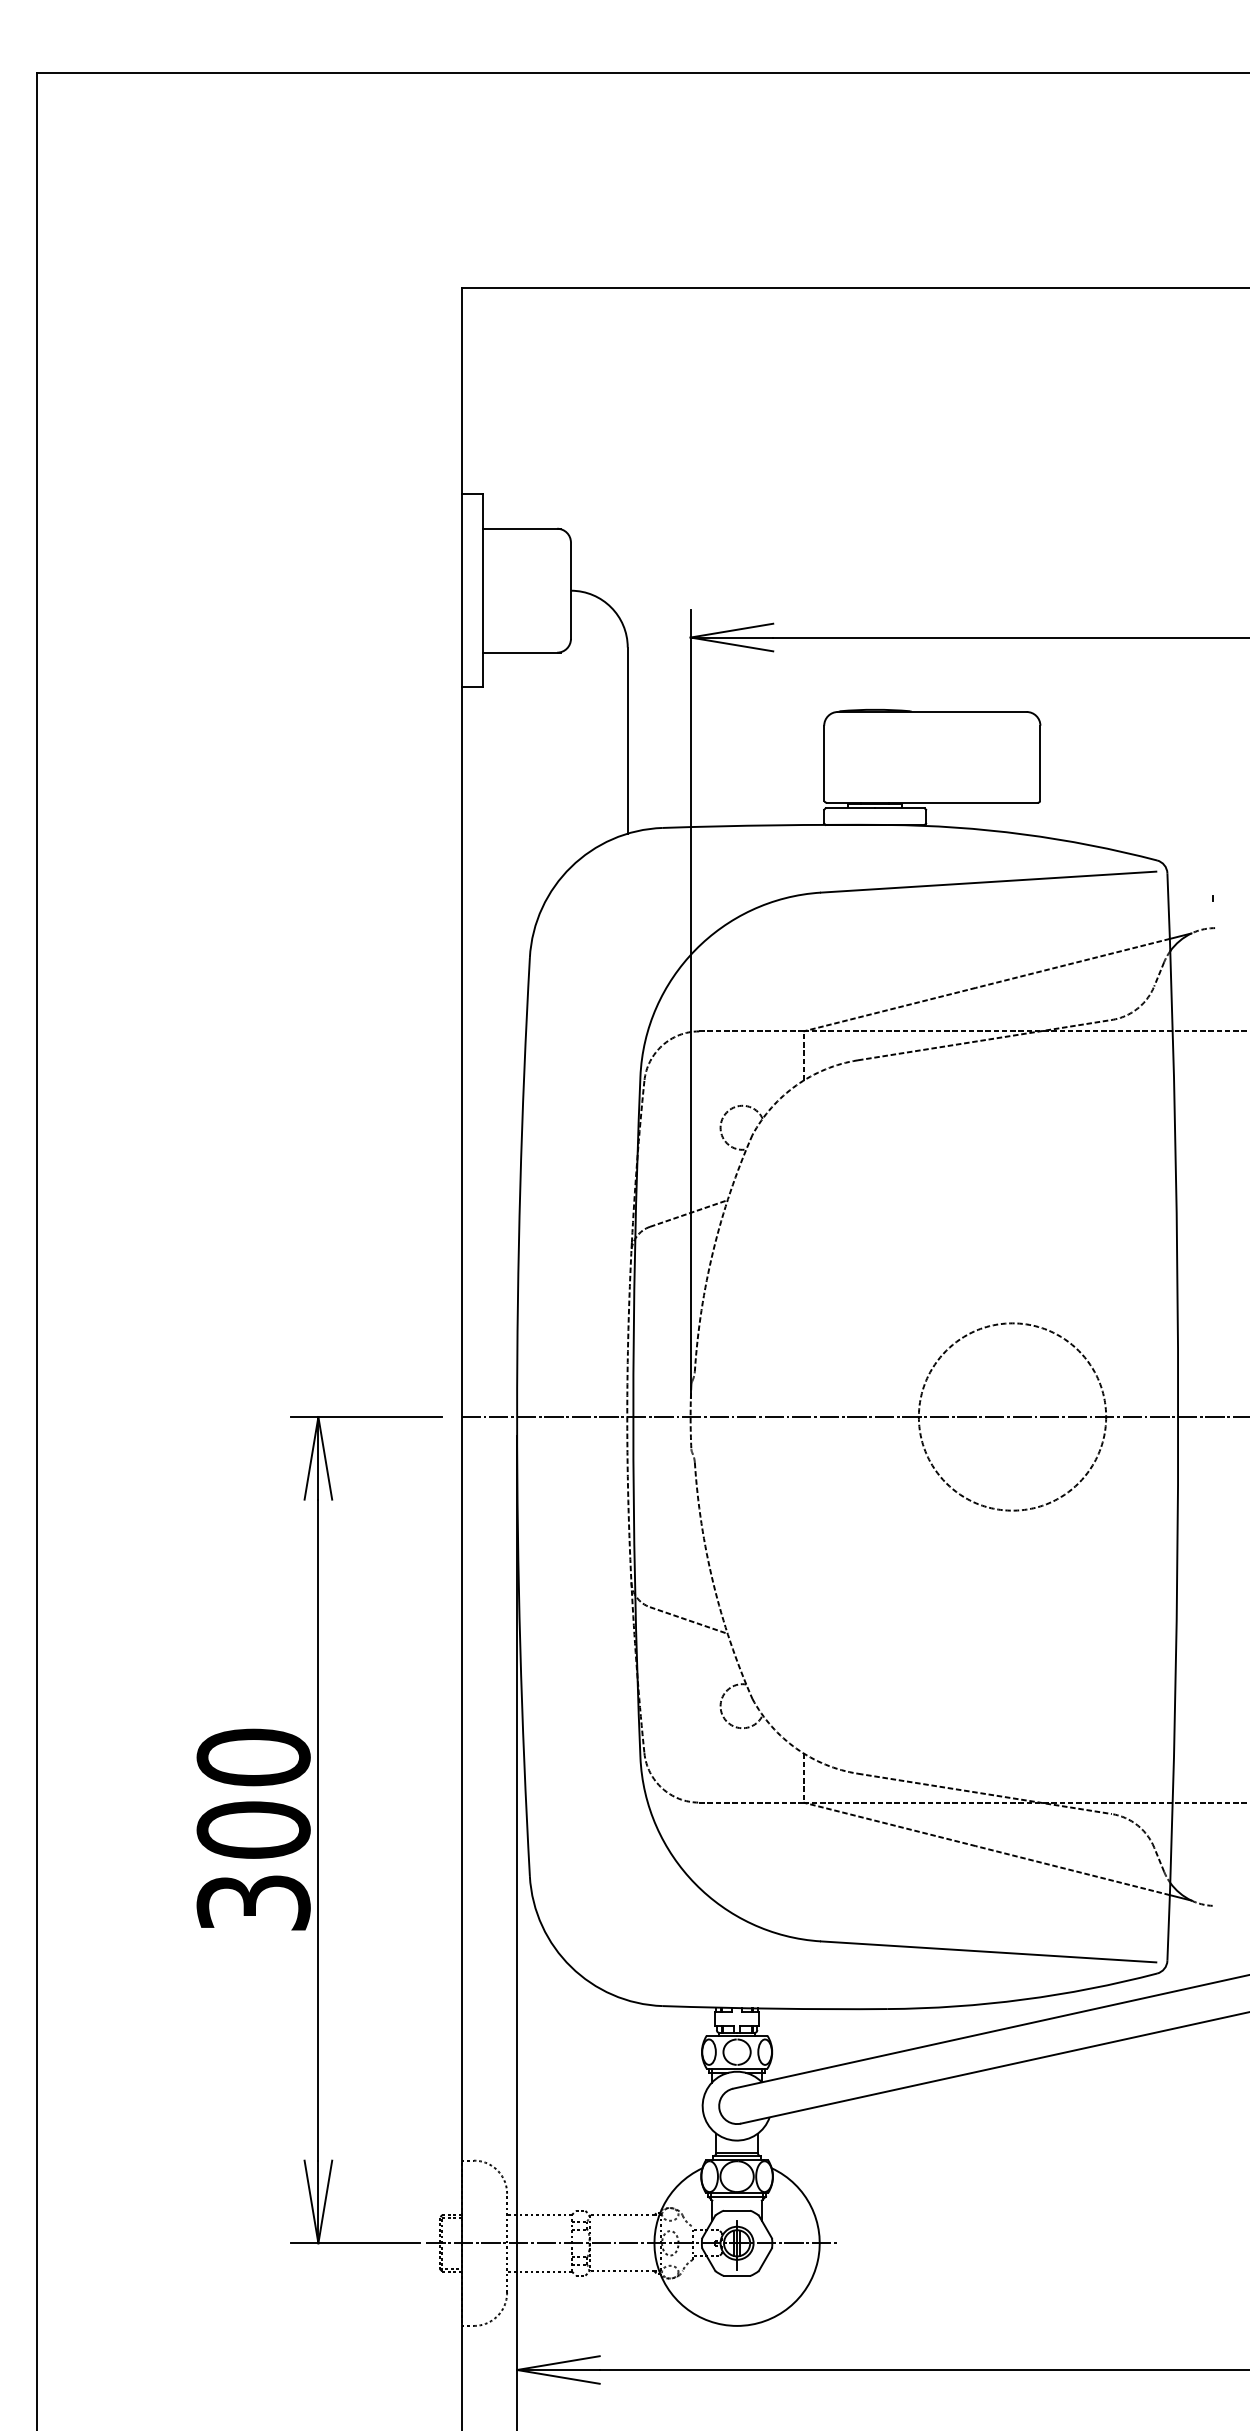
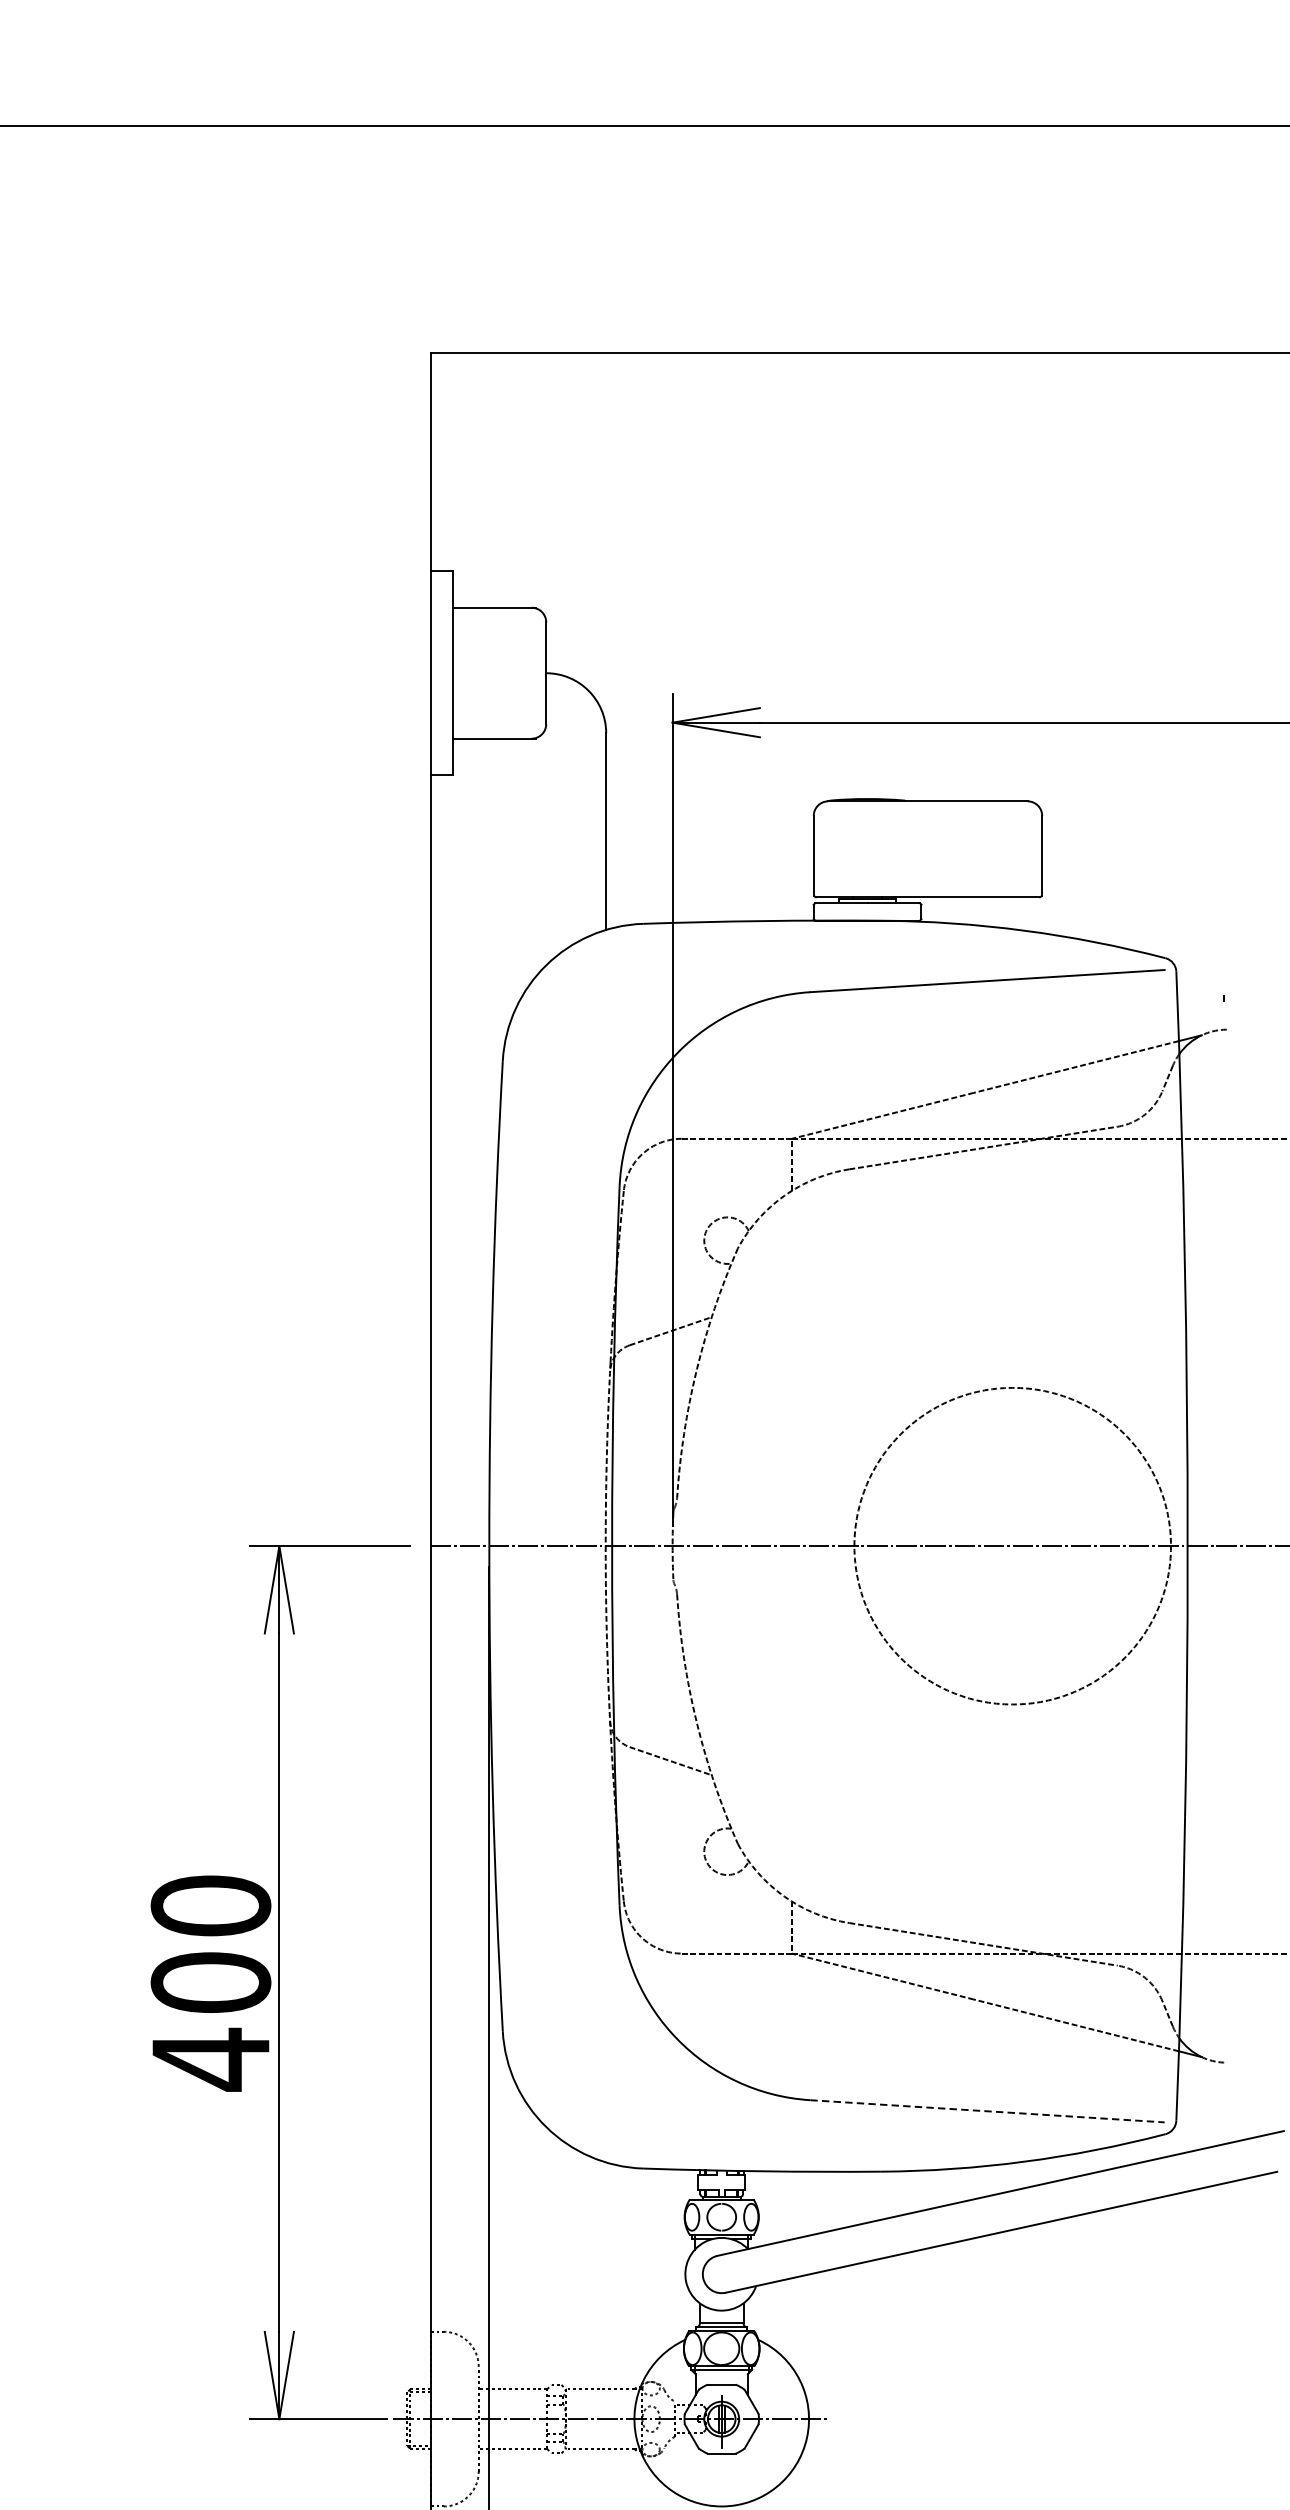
circle: (1012, 1416) -> (1012, 1545), size x1.6
text: (253, 1902) -> (210, 2059), 300 -> 400
line: (988, 1951) -> (987, 2110), solid -> dashed

